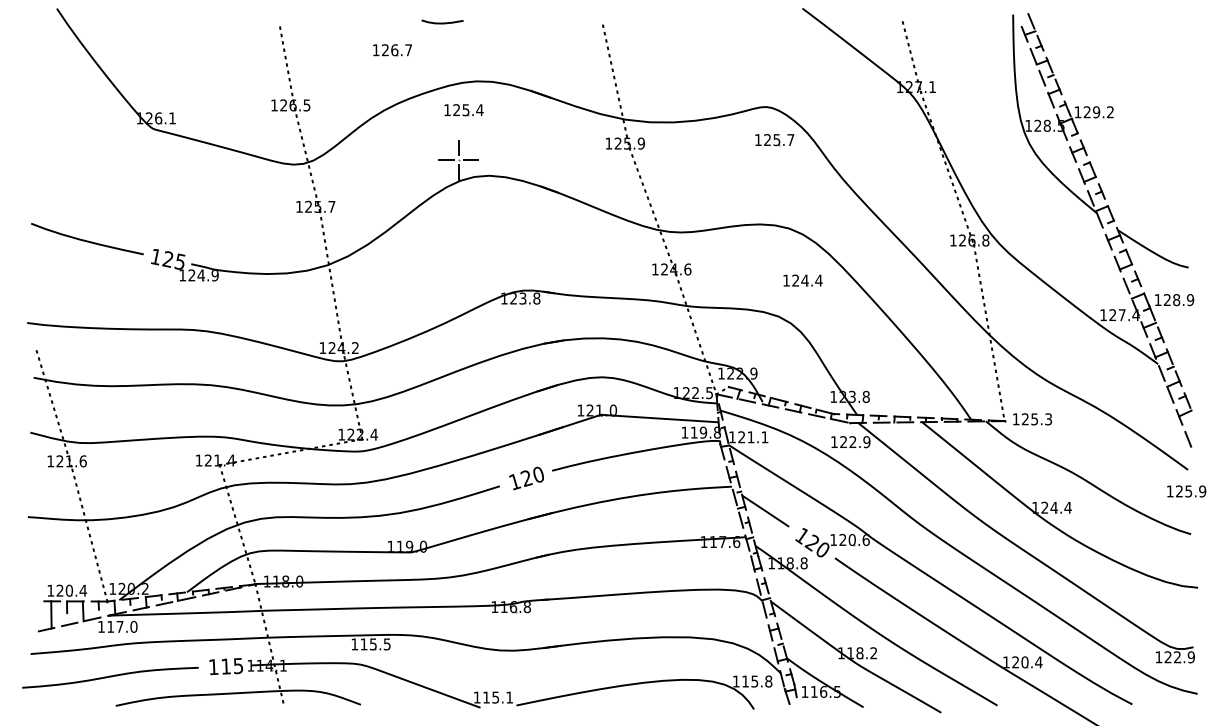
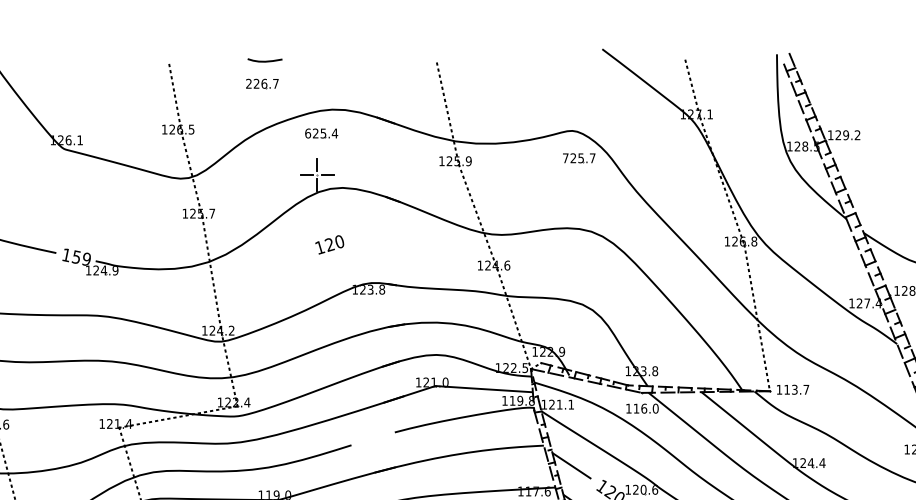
curve: (442, 22) -> (265, 60), moved
text: (375, 49) -> (248, 83), 126.7 -> 226.7
text: (447, 110) -> (308, 133), 125.4 -> 625.4
text: (758, 139) -> (565, 157), 125.7 -> 725.7
text: (173, 260) -> (80, 258), 125 -> 159
part: (802, 280) -> (602, 274), removed
text: (1036, 419) -> (796, 389), 125.3 -> 113.7
text: (855, 442) -> (646, 408), 122.9 -> 116.0
text: (526, 478) -> (329, 244), moved

